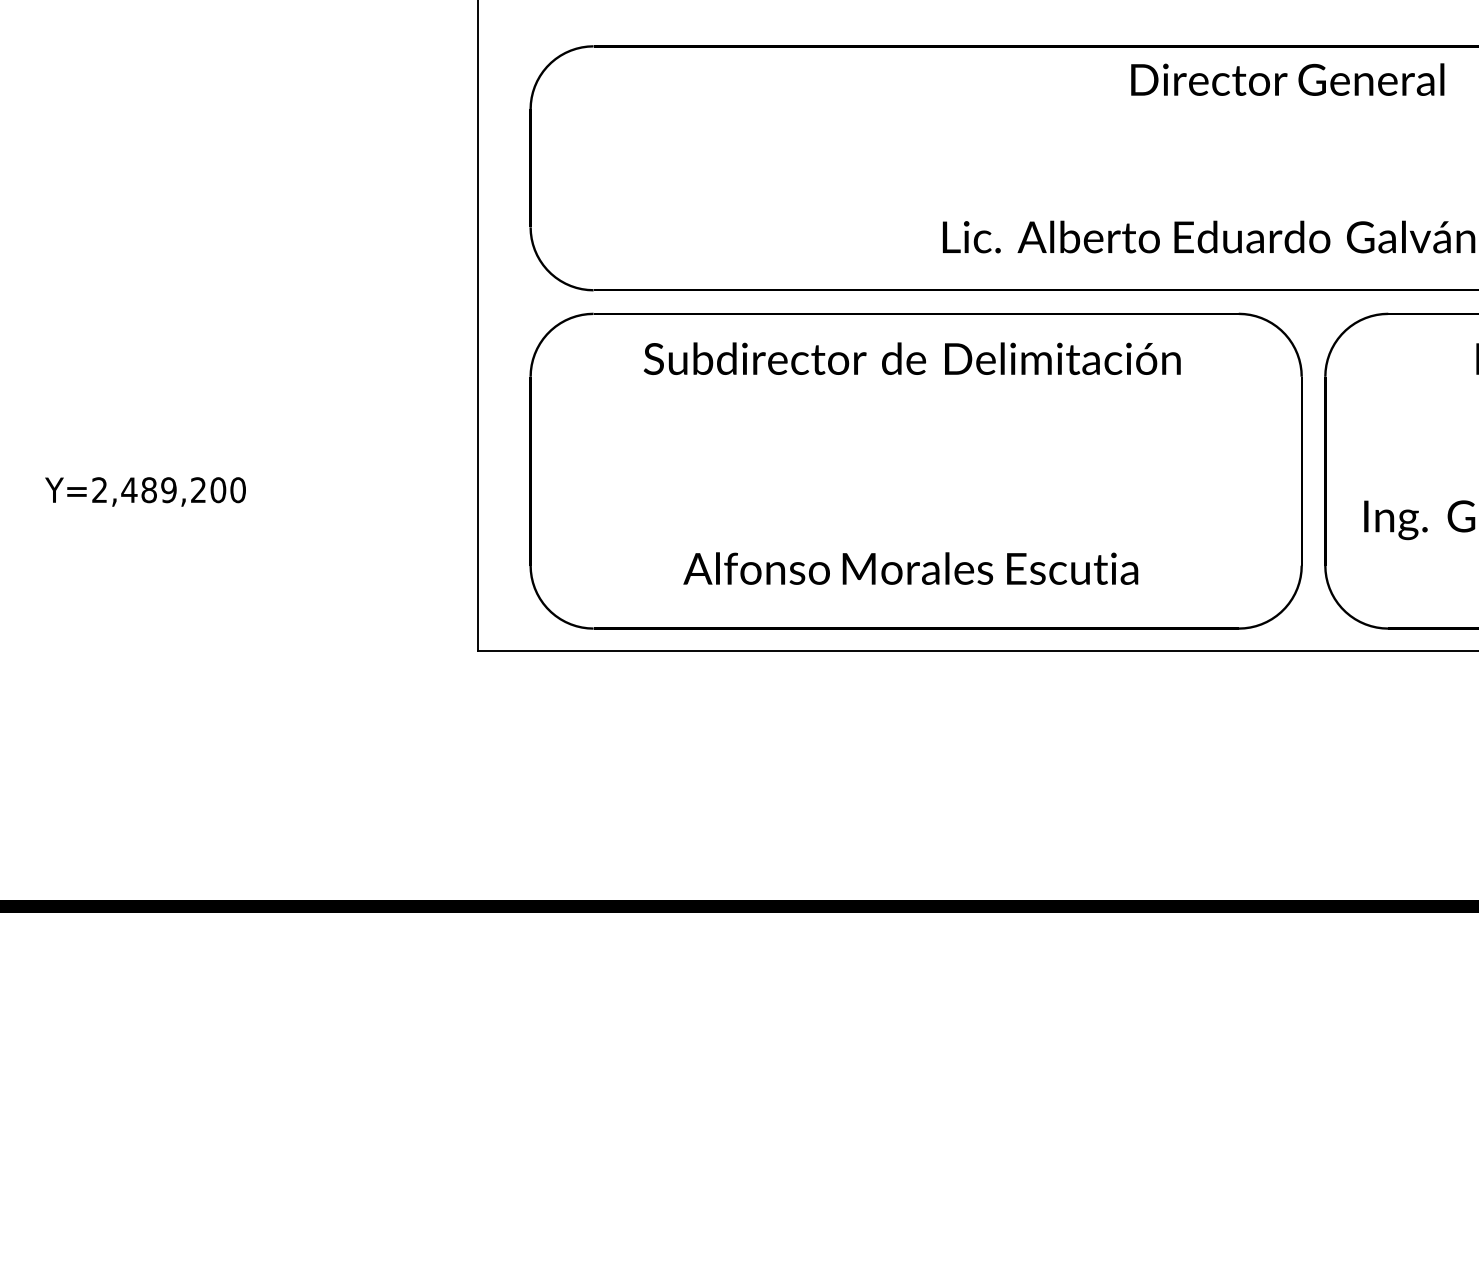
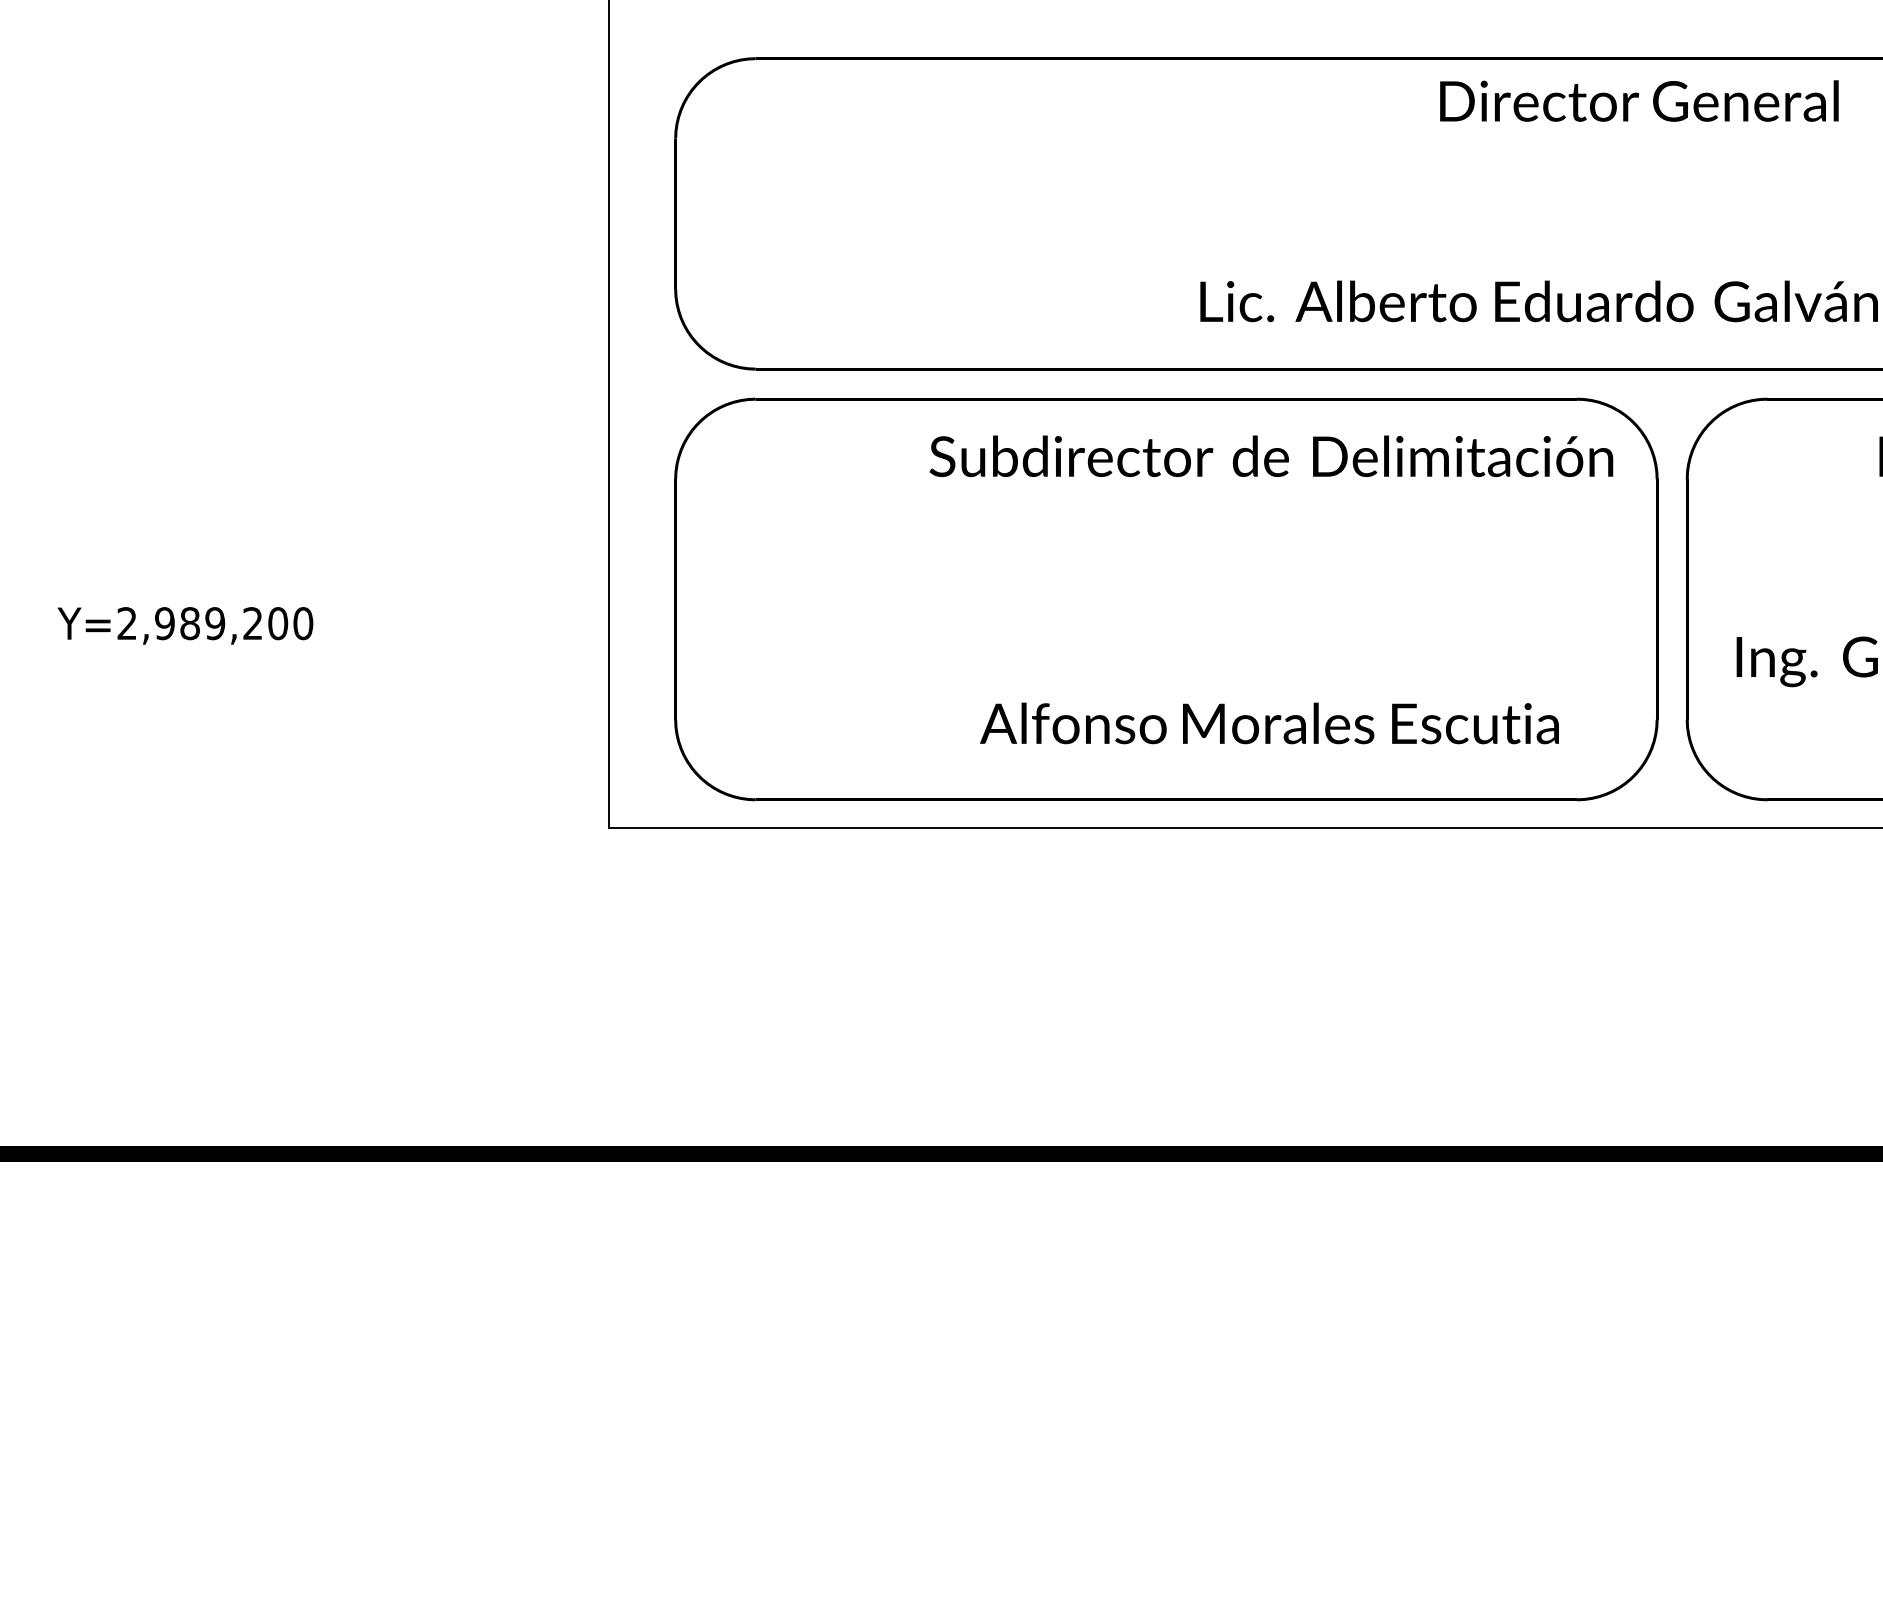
text: (912, 463) -> (1271, 589), moved
text: (129, 490) -> (164, 623), Y=2,489,200 -> Y=2,989,200

